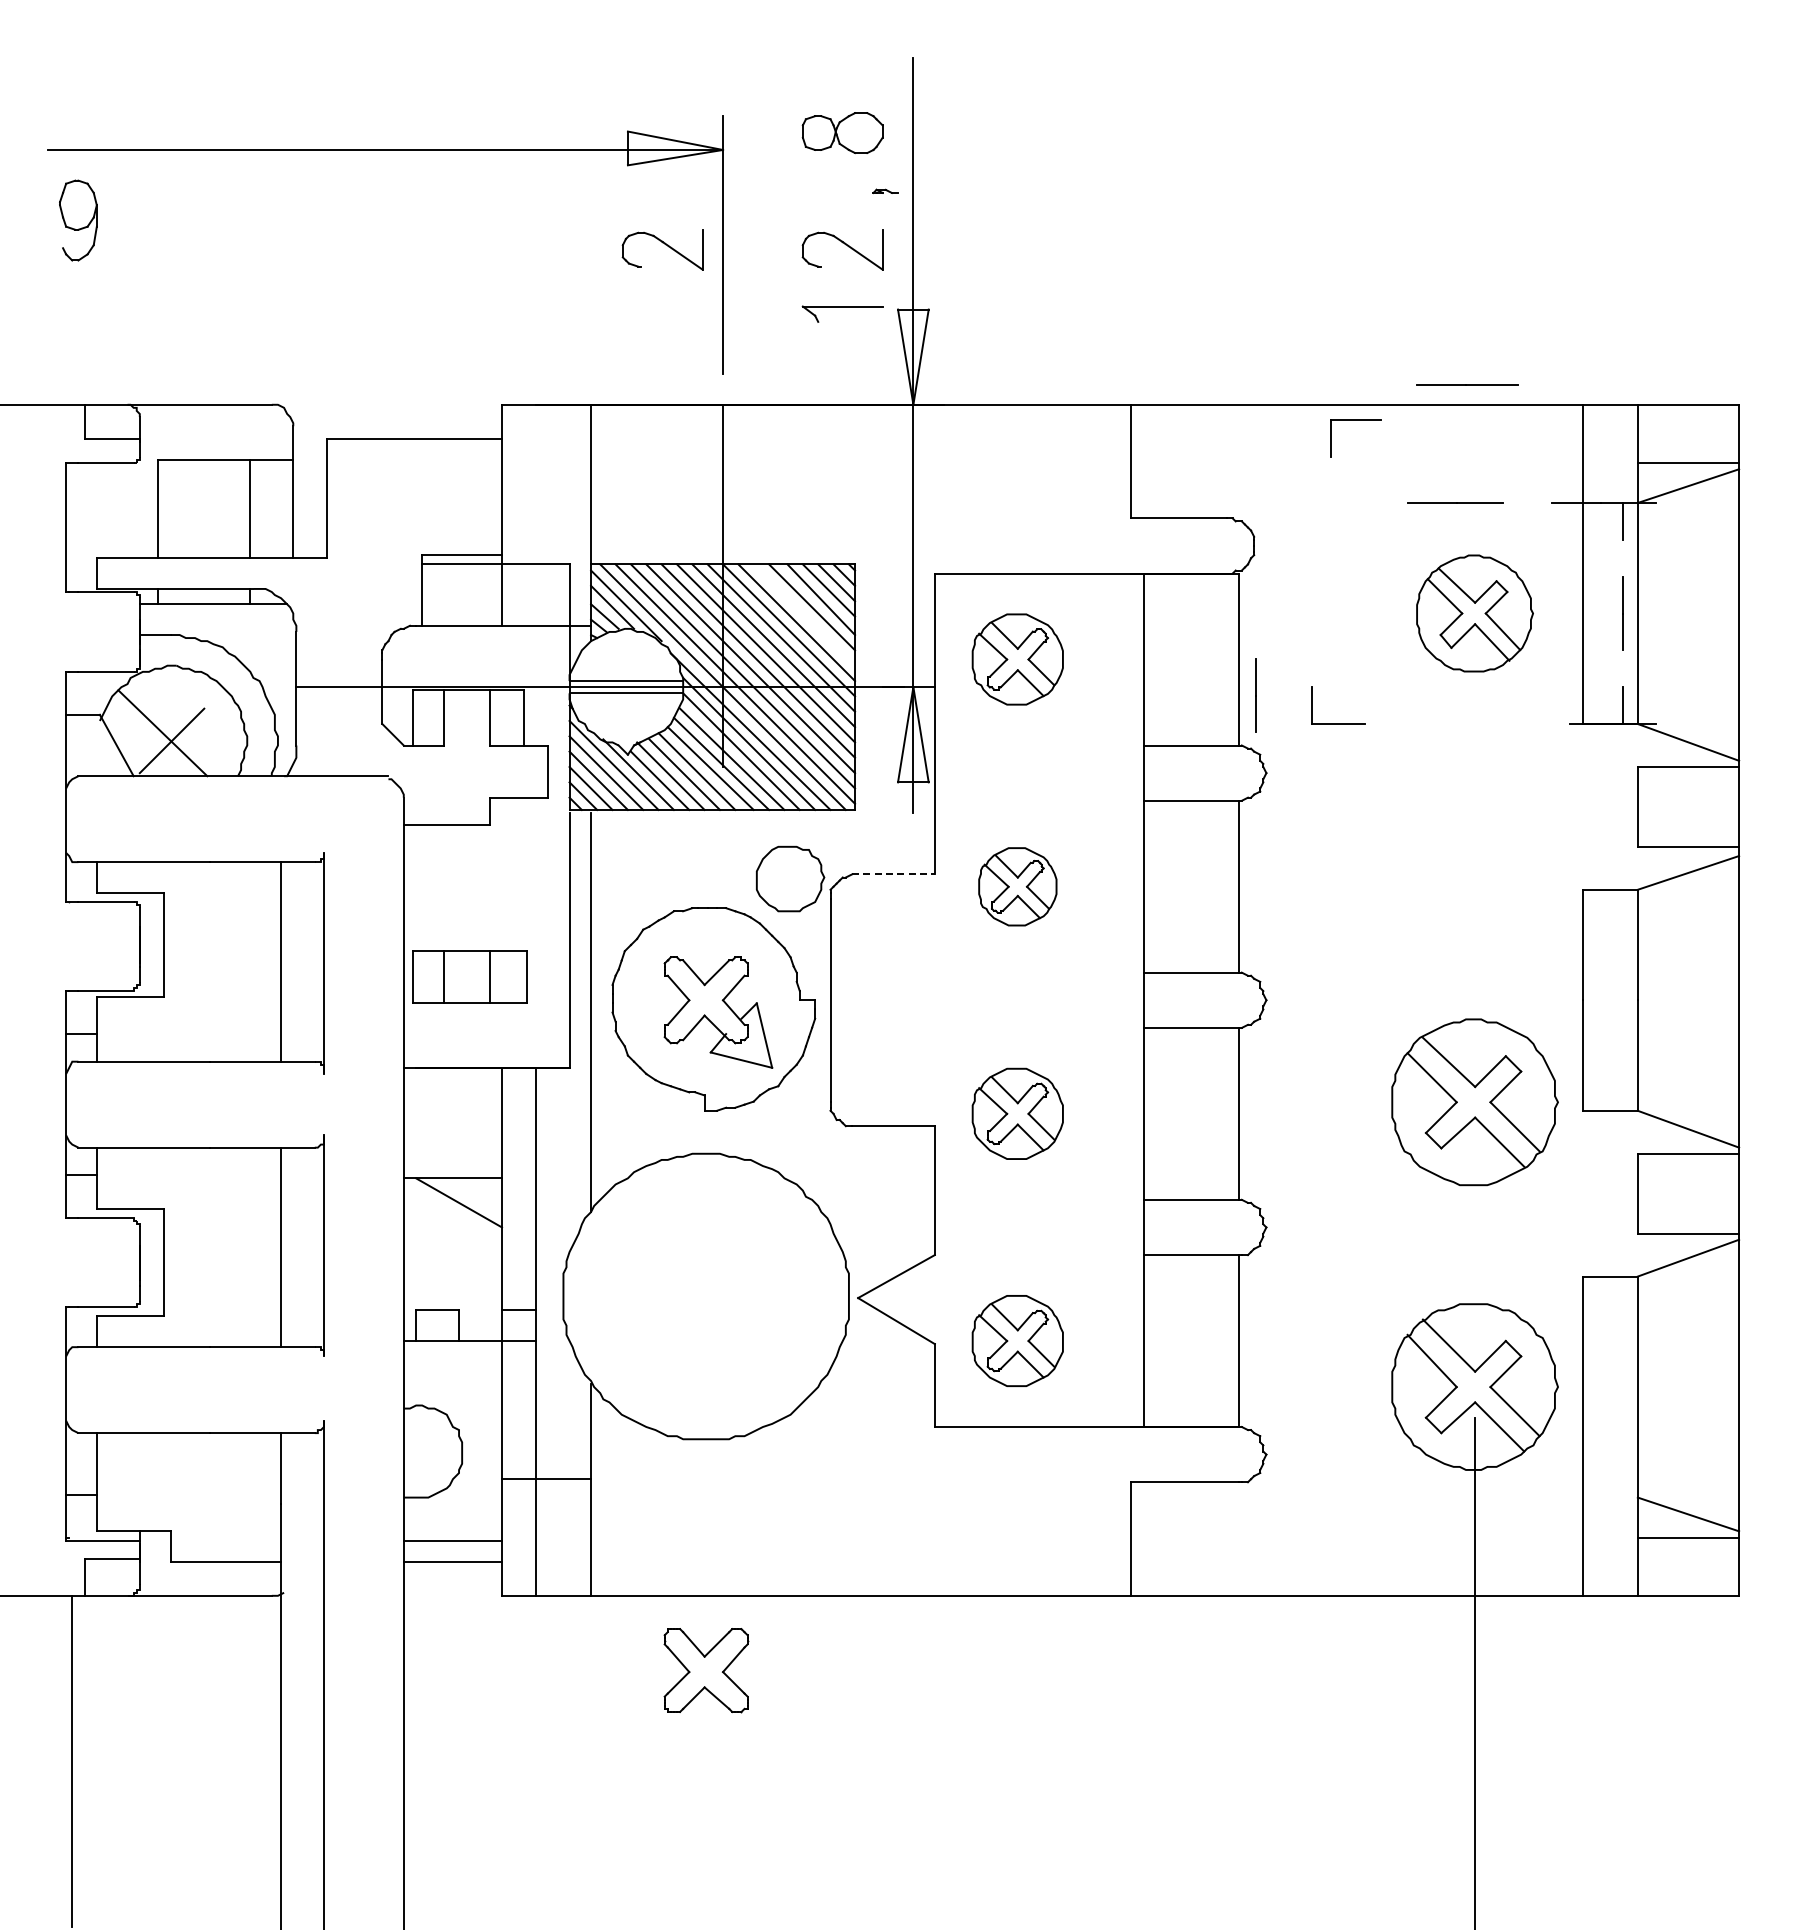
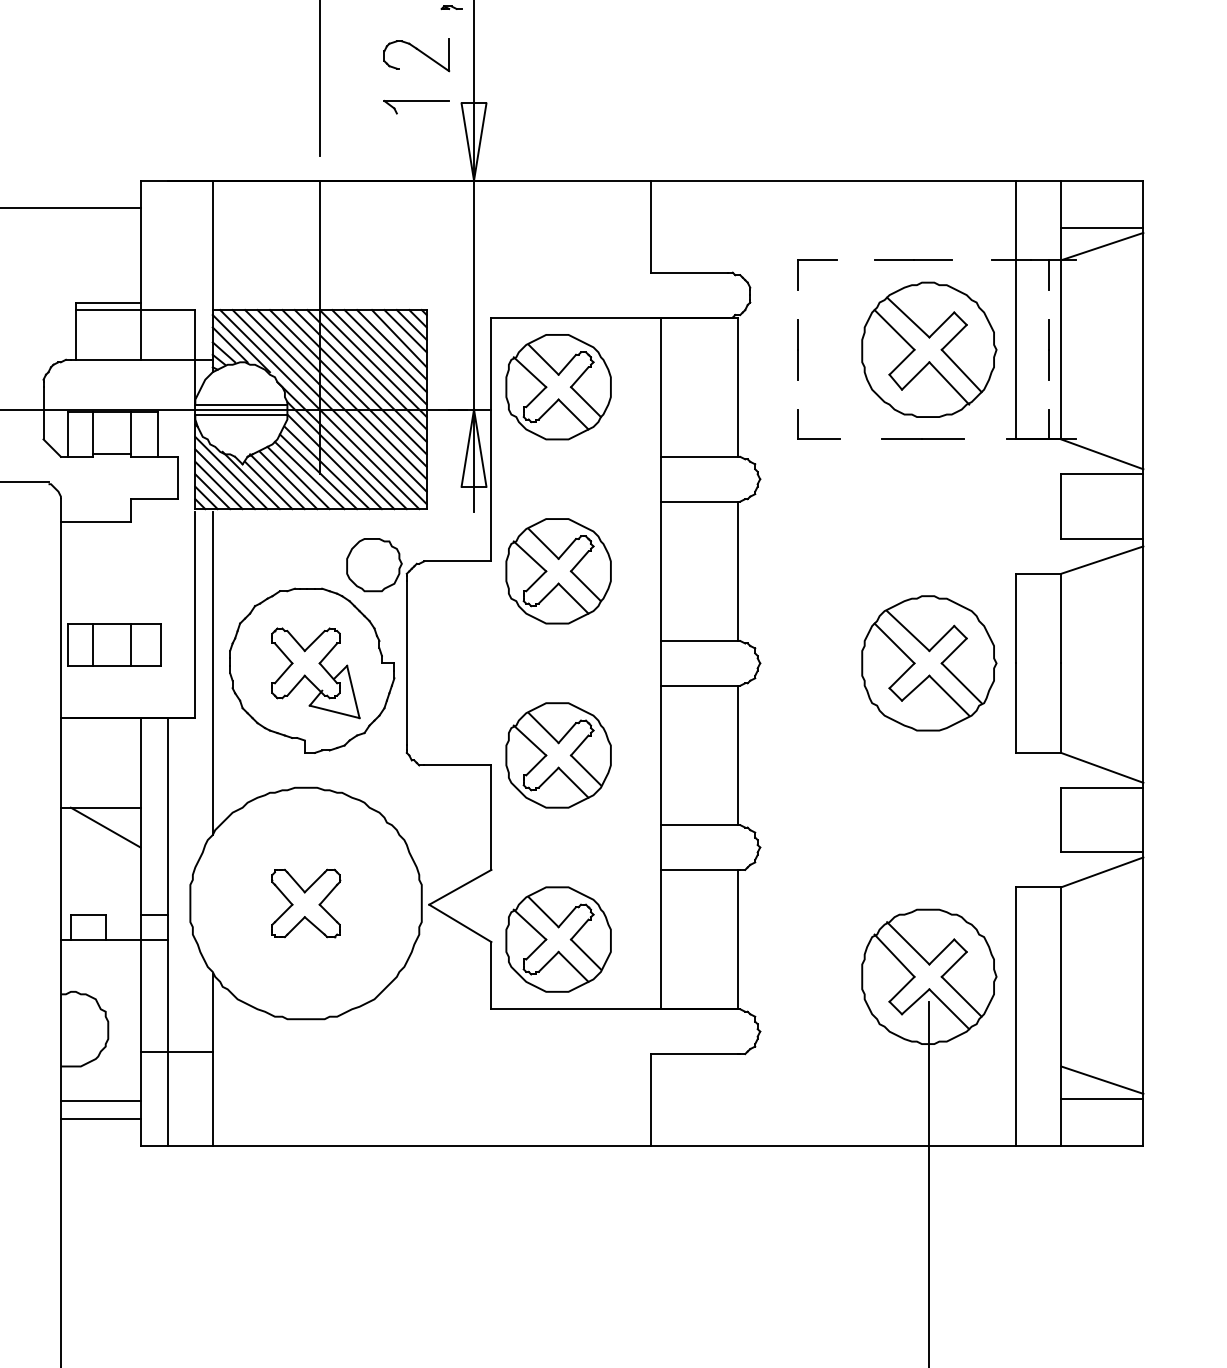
part: (662, 249) -> (270, 54), removed
line: (1467, 384) -> (923, 439), moved
part: (1355, 420) -> (817, 260), moved
part: (1474, 613) -> (928, 349), size x1.43
line: (804, 614) -> (385, 350), added
part: (1017, 659) -> (558, 387), size x1.43
line: (1255, 695) -> (796, 349), moved
line: (466, 742) -> (111, 454), added
line: (893, 874) -> (457, 561), dashed -> solid
part: (1017, 886) -> (558, 571), size x1.67
part: (1474, 1102) -> (928, 663), moved
part: (1017, 1113) -> (558, 755), size x1.43
part: (1017, 1340) -> (558, 939), size x1.43
part: (706, 1670) -> (306, 903), moved

